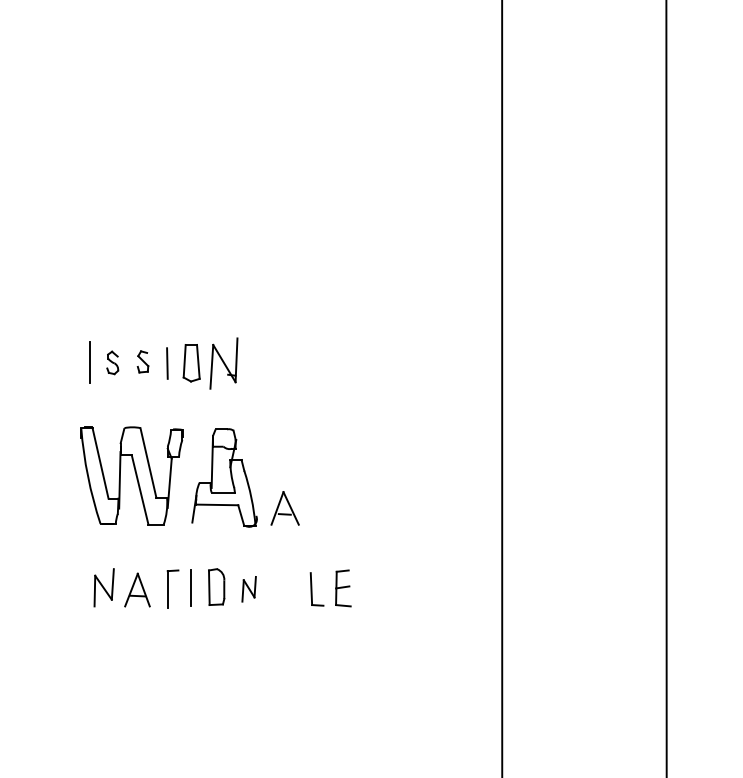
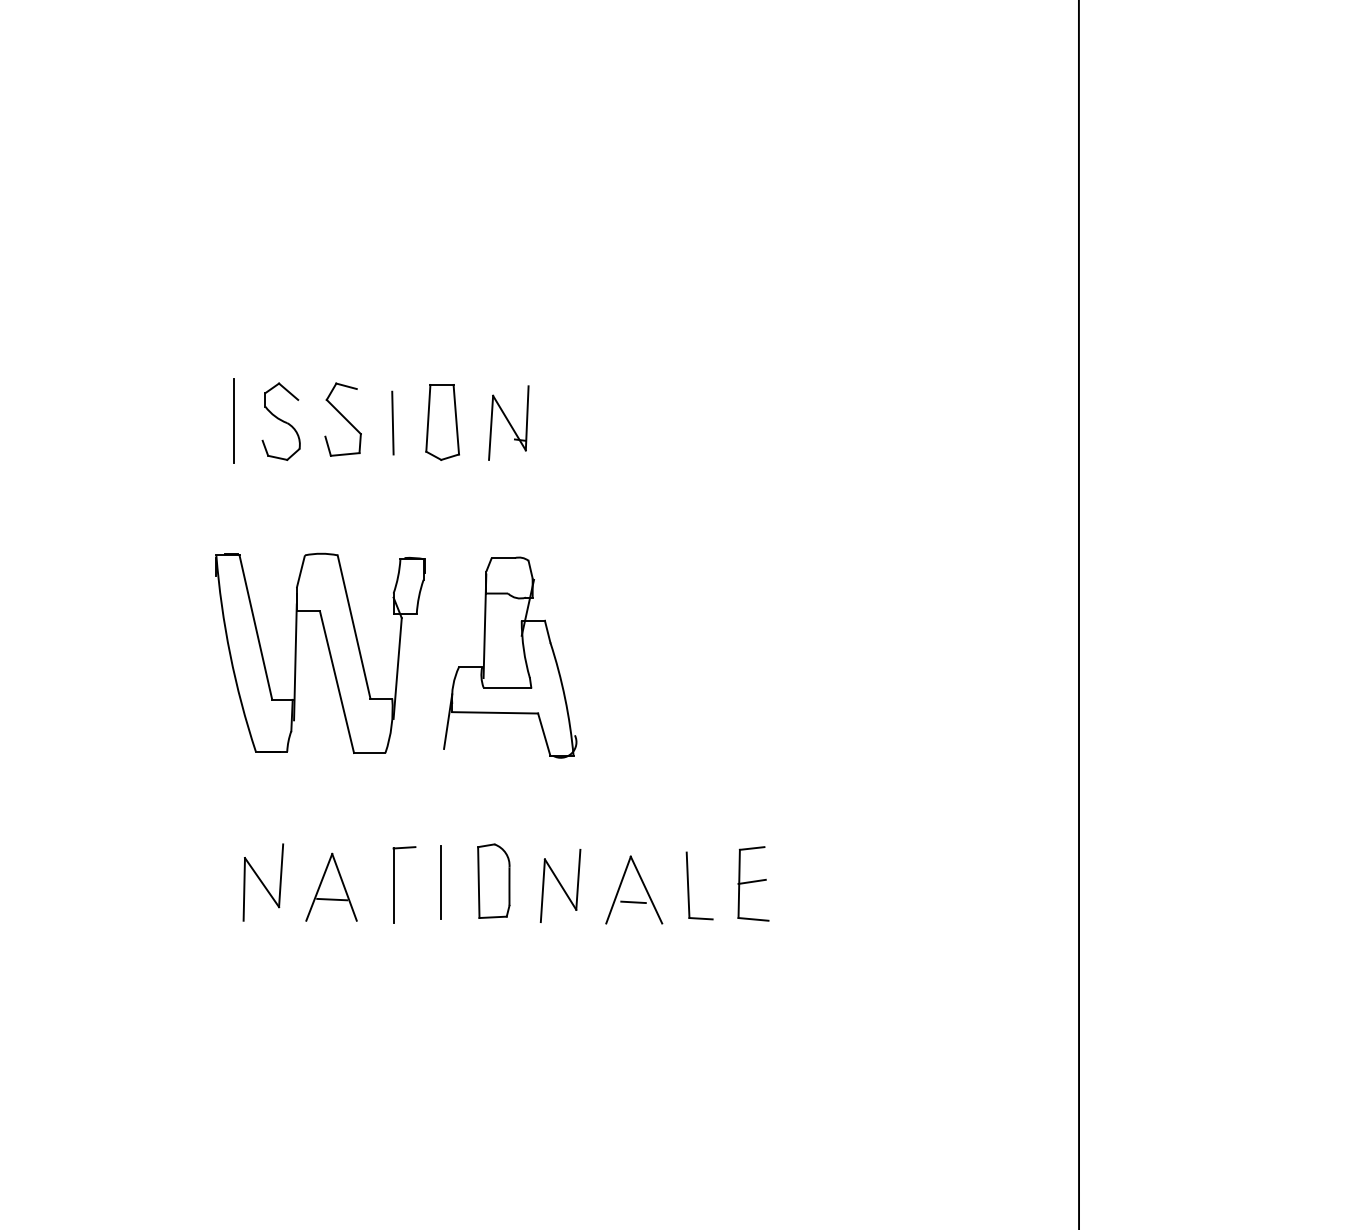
part: (142, 361) -> (341, 418), size x1.67
part: (112, 362) -> (280, 420), size x1.67
part: (223, 363) -> (507, 422), size x0.71
part: (284, 508) -> (632, 890), moved
part: (248, 588) -> (559, 884), size x1.43

